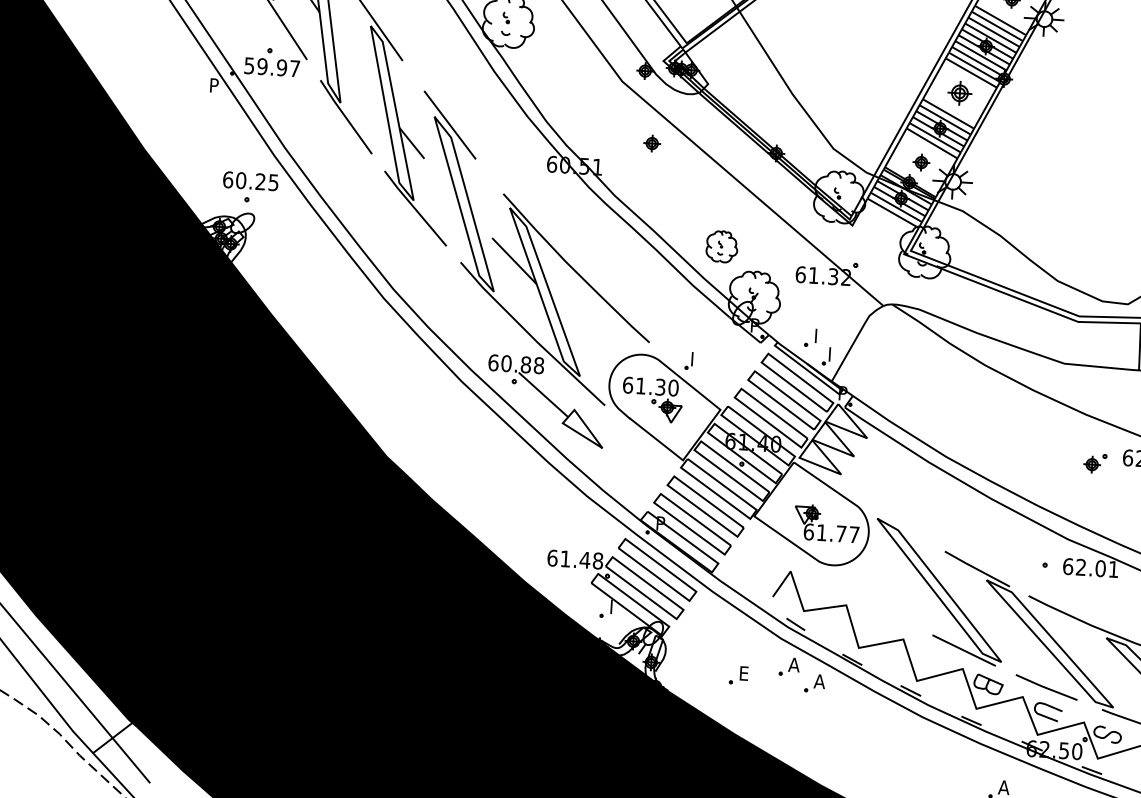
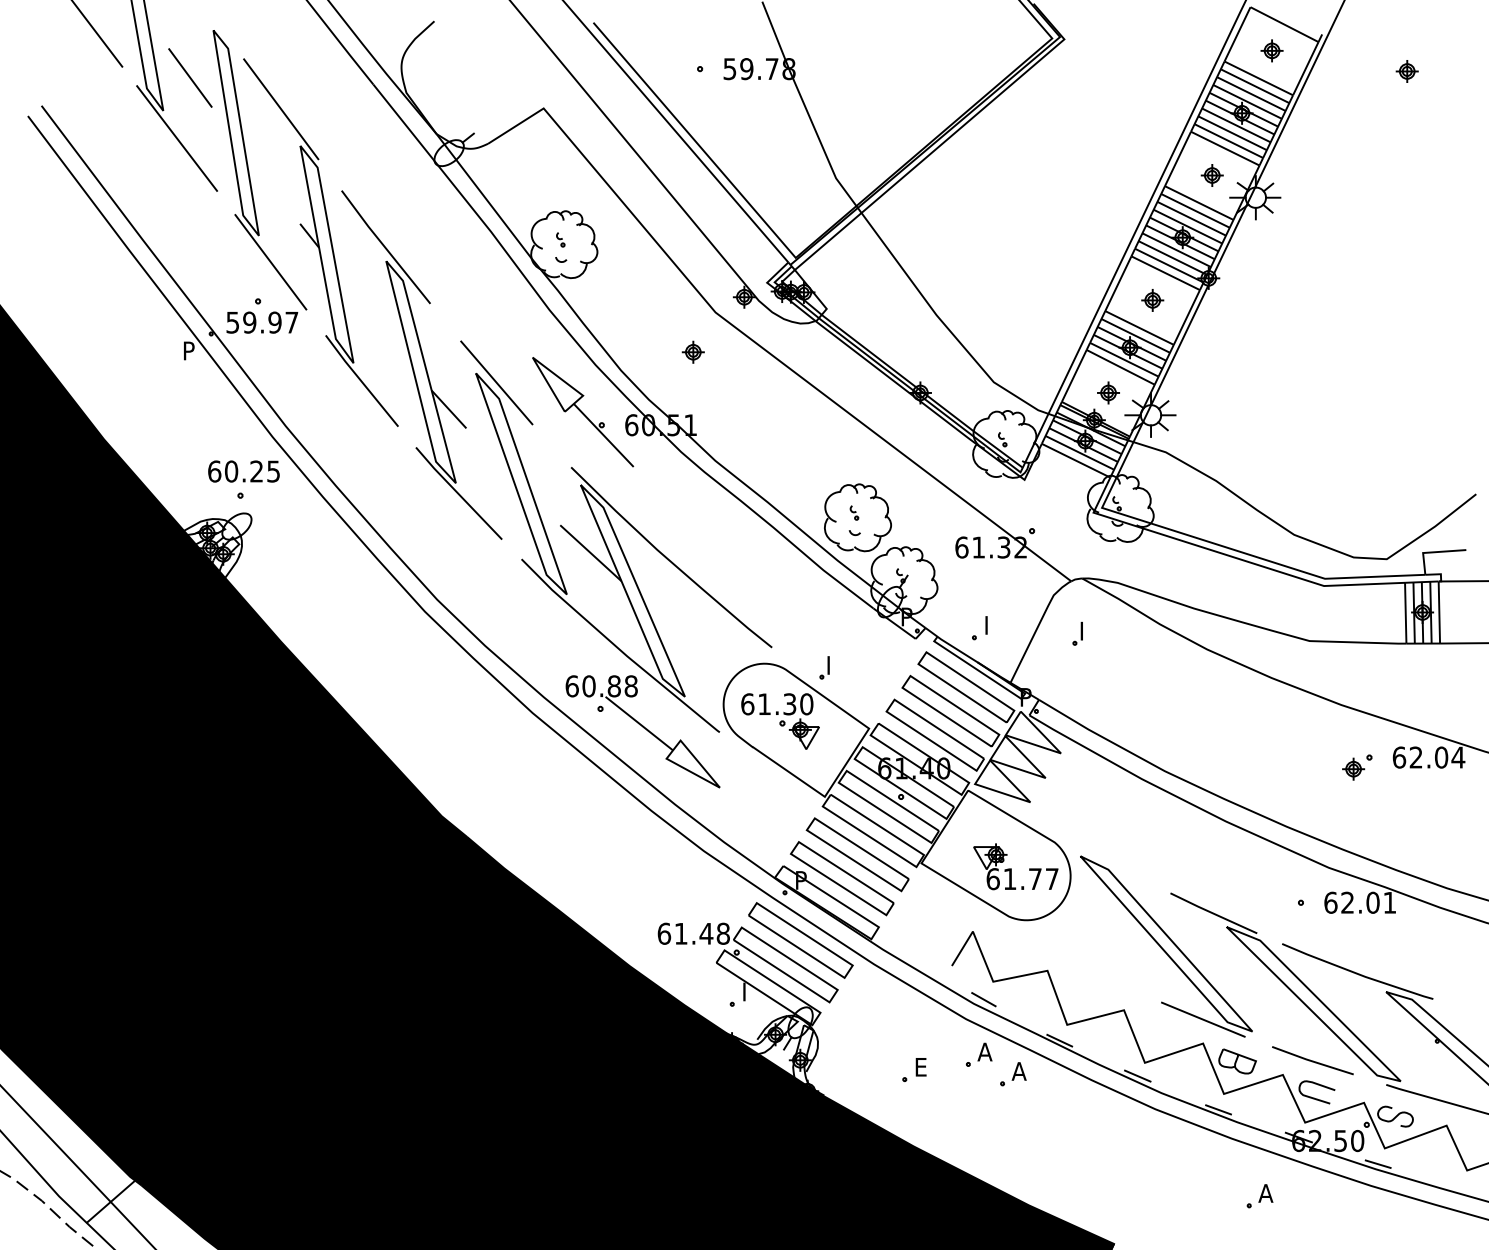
part: (959, 93) -> (1152, 300), size x0.71
part: (651, 142) -> (692, 351), moved
part: (515, 152) -> (583, 412), added
part: (721, 246) -> (857, 517), size x1.67
part: (826, 356) -> (1077, 633), moved

